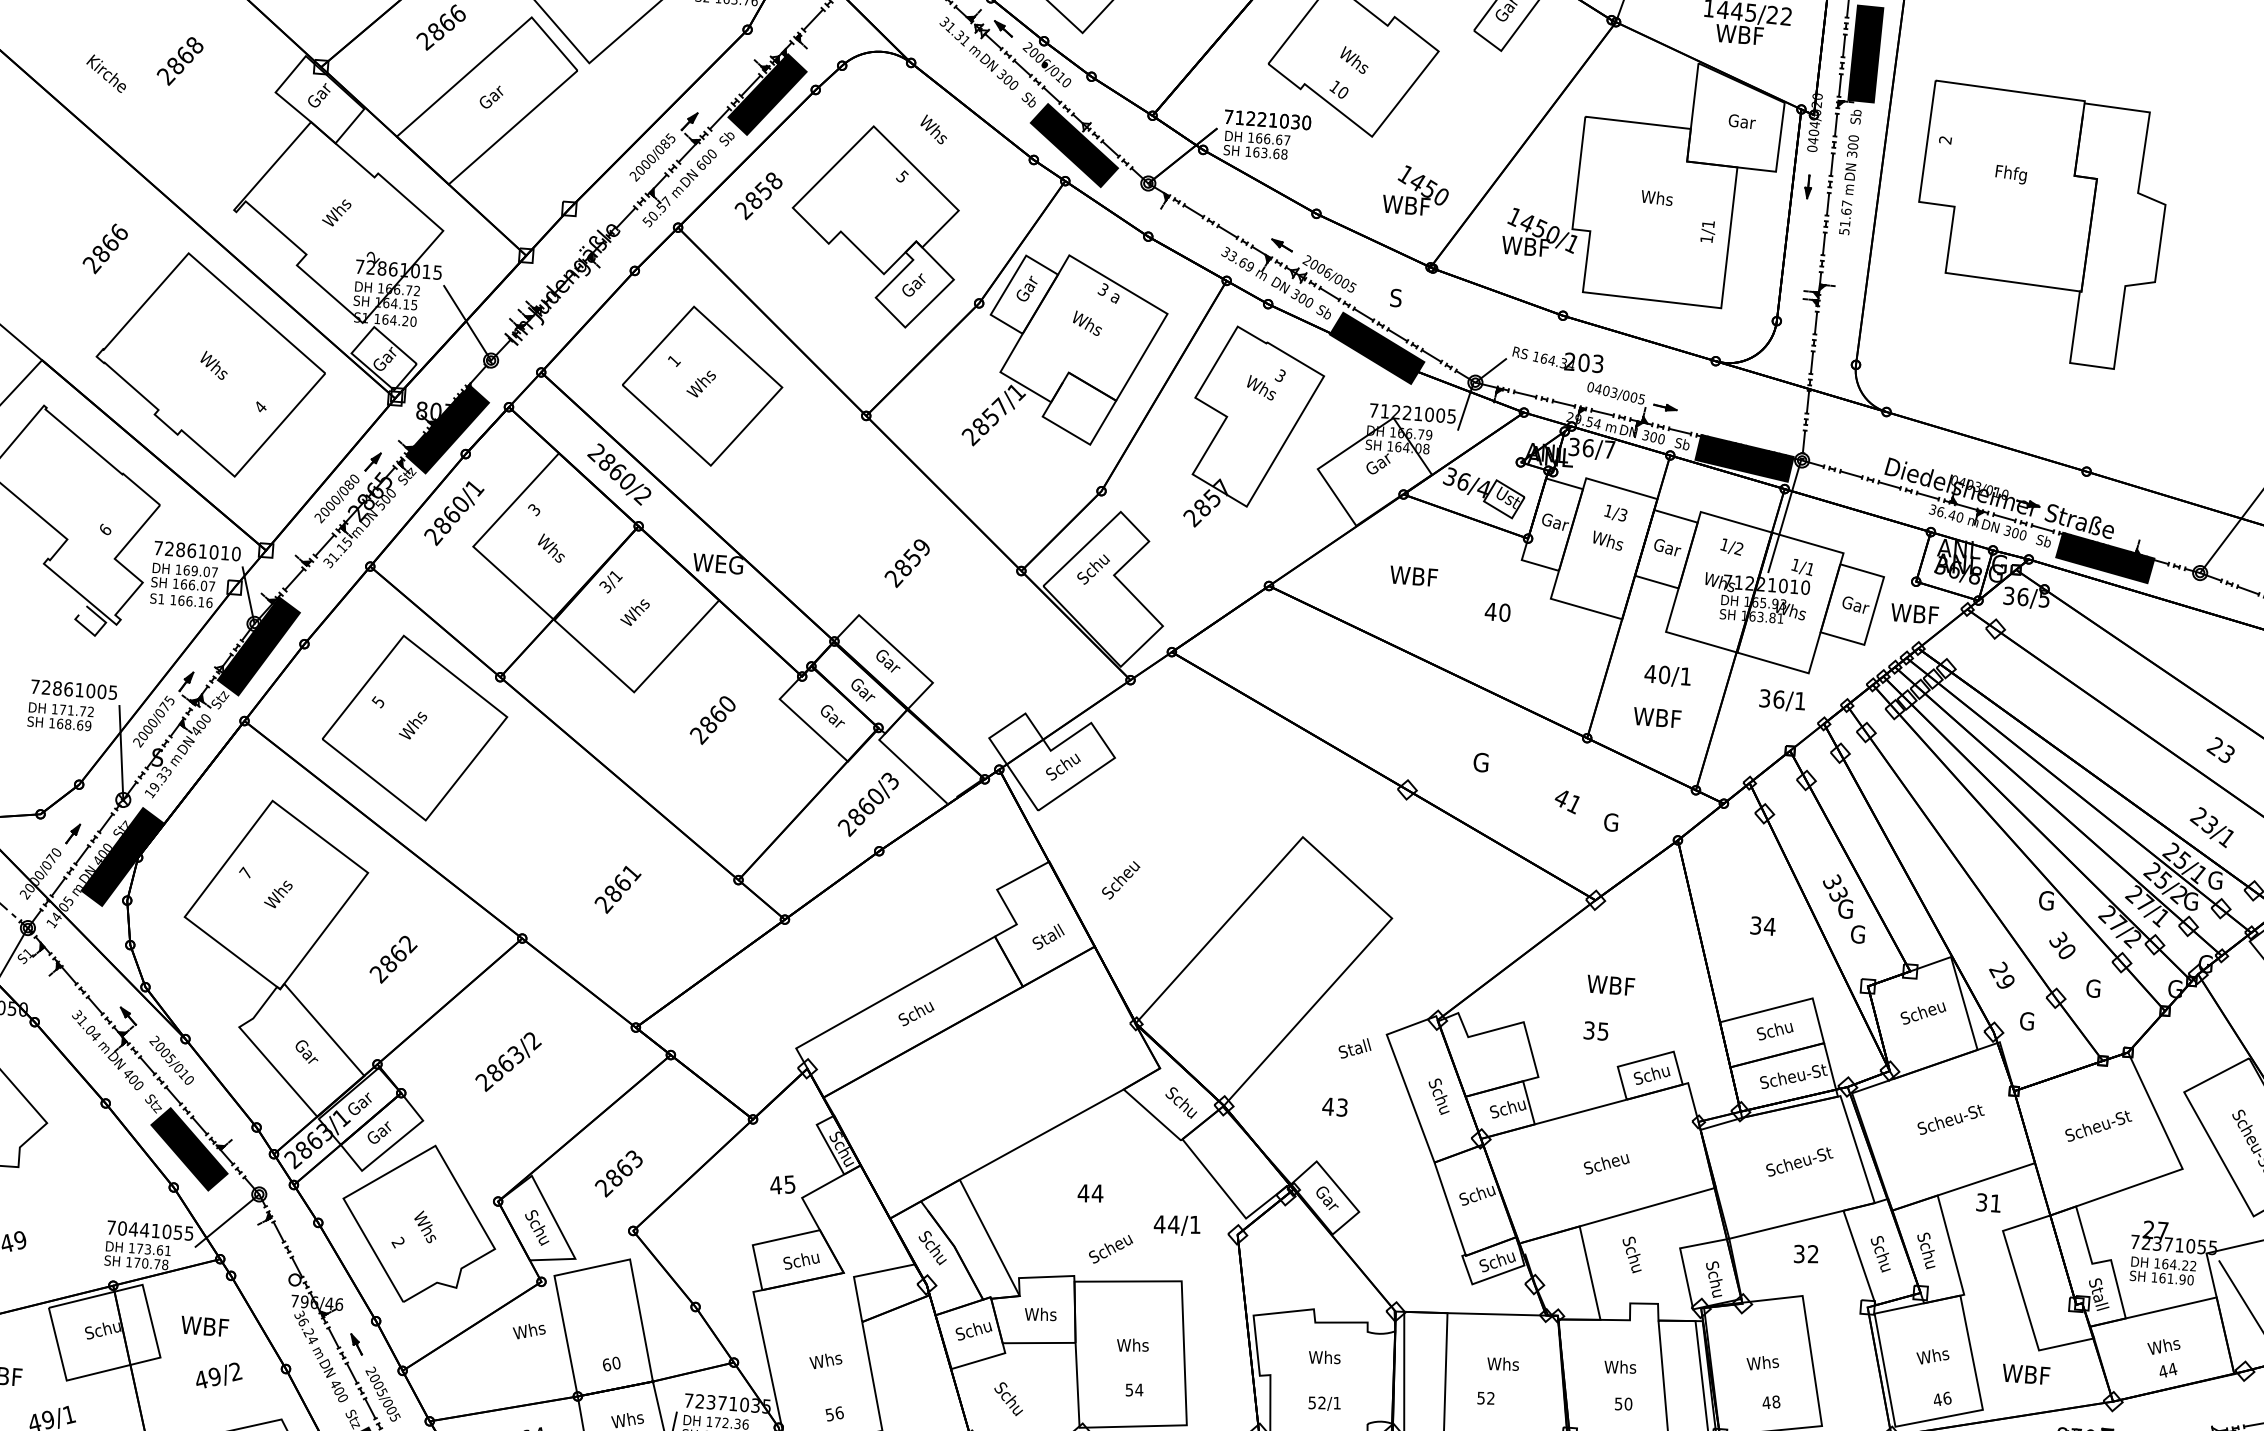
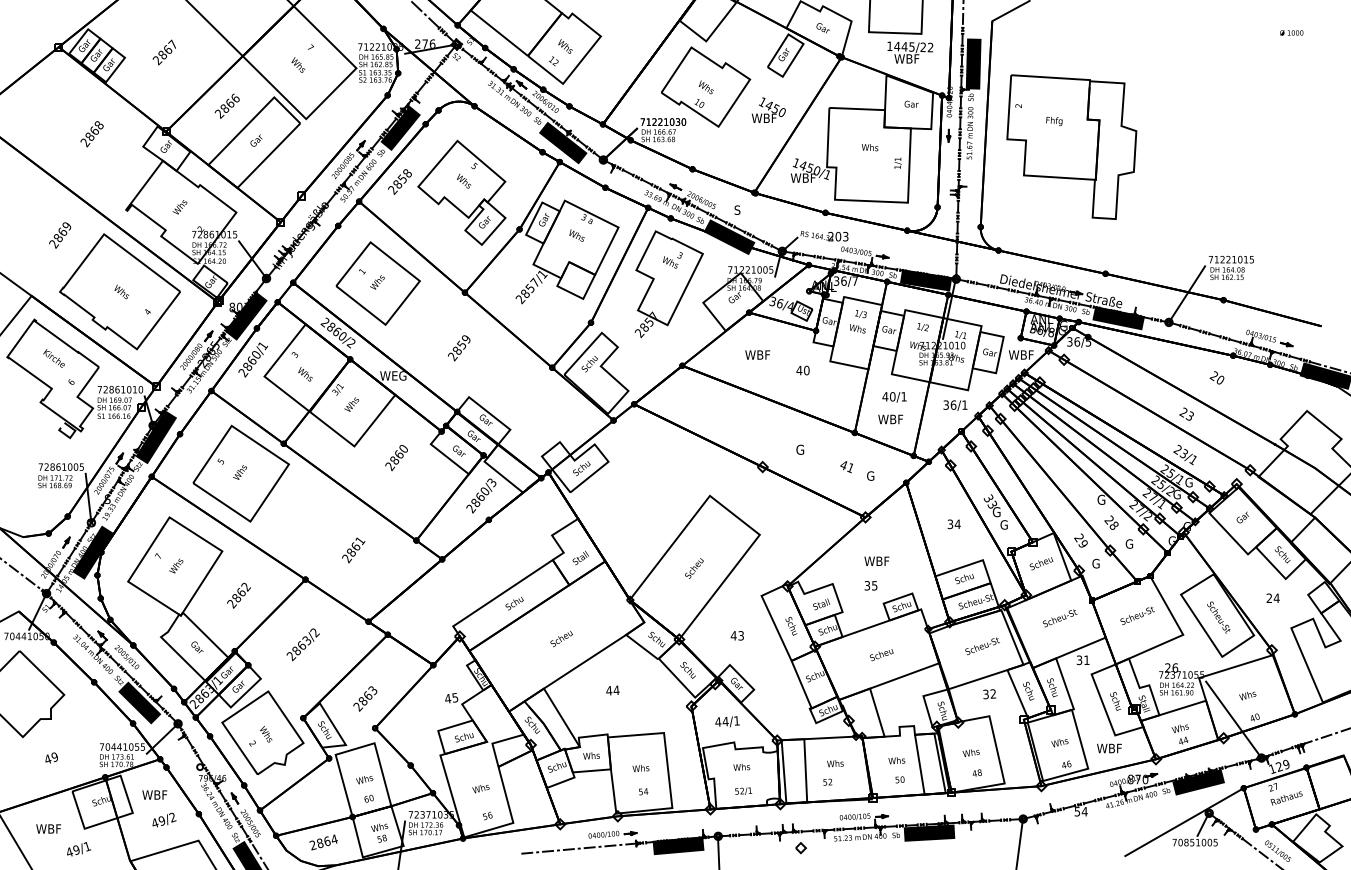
text: (105, 73) -> (53, 358), moved
text: (934, 128) -> (464, 180), moved
text: (1415, 189) -> (768, 109), moved
text: (118, 231) -> (66, 225), 2866 -> 2869
text: (907, 563) -> (459, 348), moved
text: (1121, 880) -> (694, 568), moved
text: (2062, 945) -> (1111, 522), 30 -> 28
text: (1354, 1048) -> (821, 604), moved
text: (1177, 1224) -> (727, 721), moved
text: (2163, 1229) -> (1175, 667), 27 -> 26
text: (1110, 1250) -> (561, 639), moved
text: (1631, 1254) -> (1115, 701), moved
text: (528, 1332) -> (364, 780), moved
text: (1007, 1397) -> (687, 669), moved

